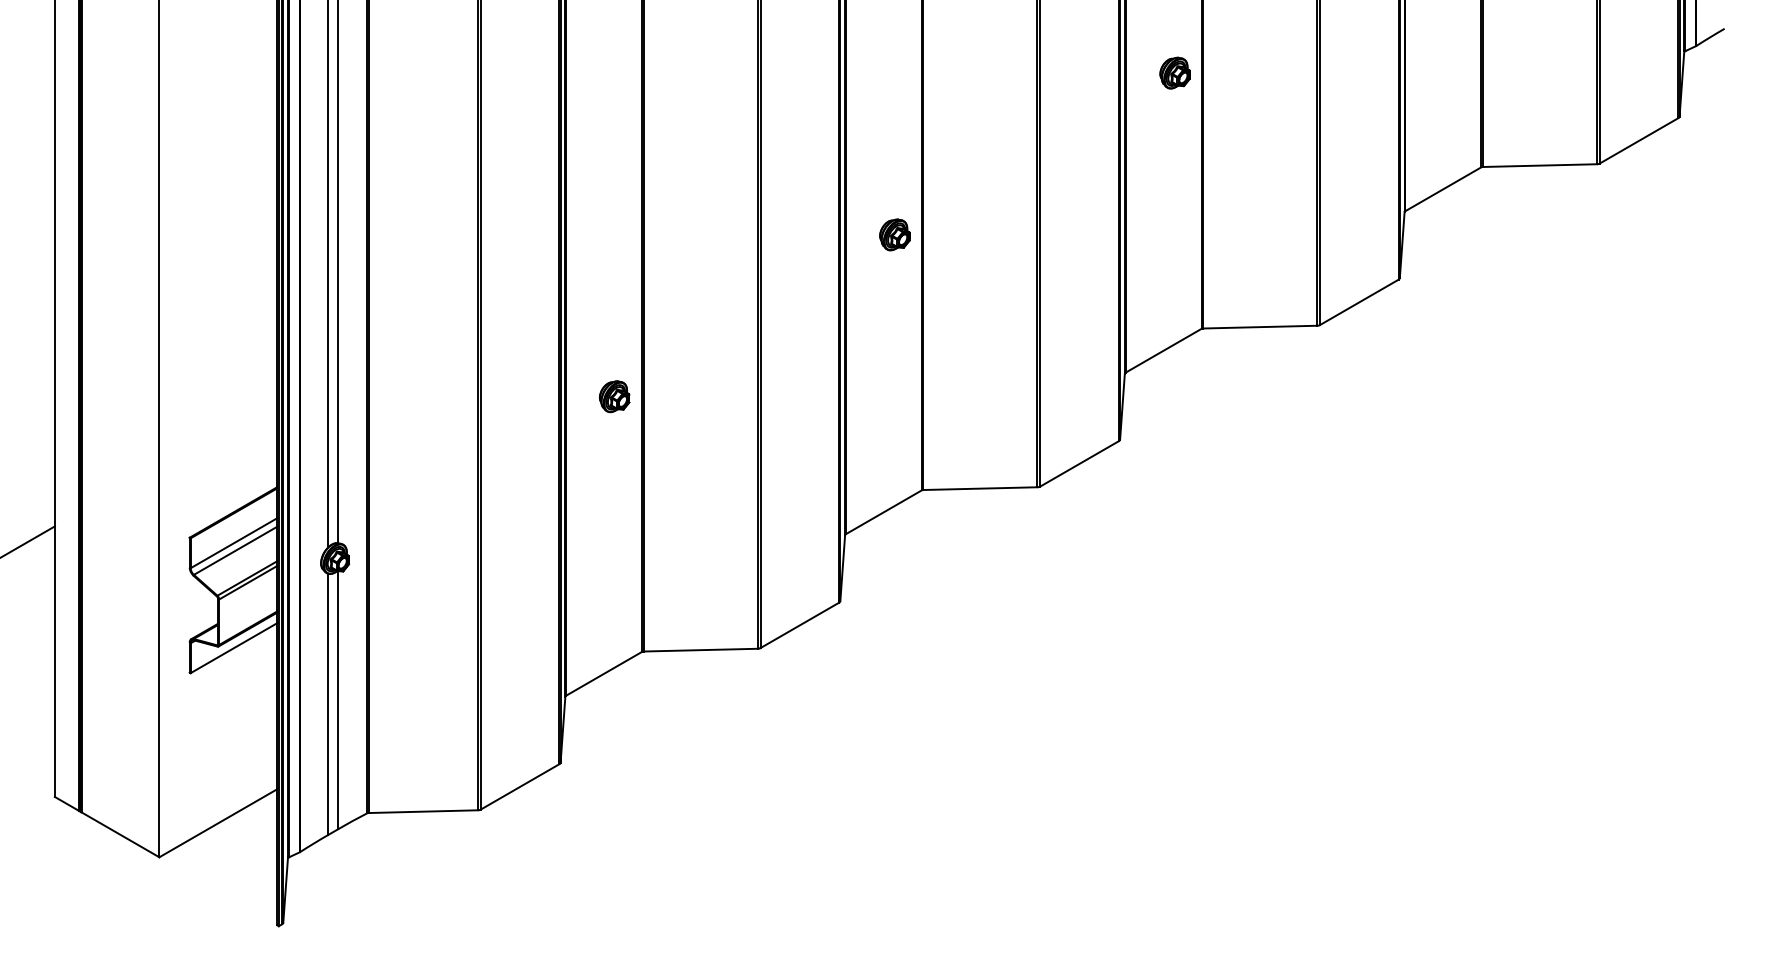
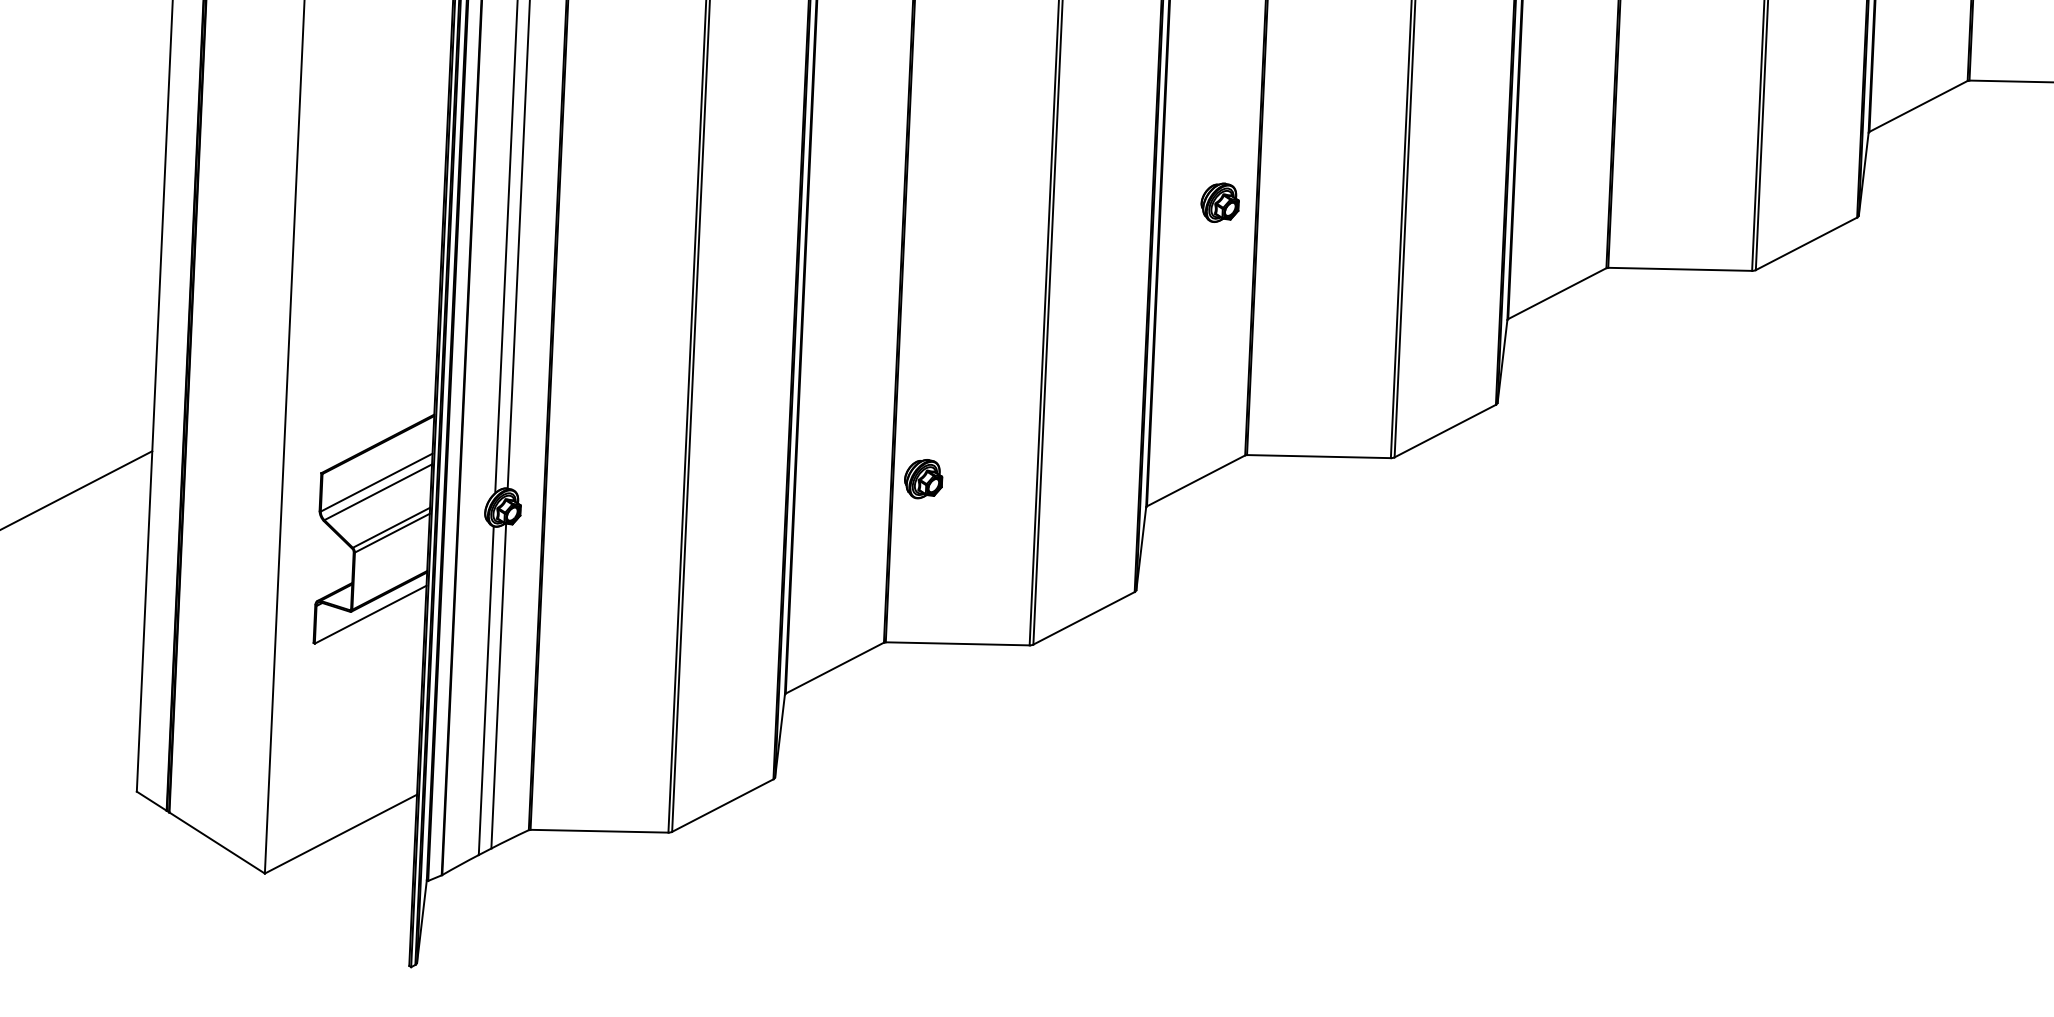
part: (894, 234) -> (1219, 202), moved
part: (614, 396) -> (923, 478), moved

